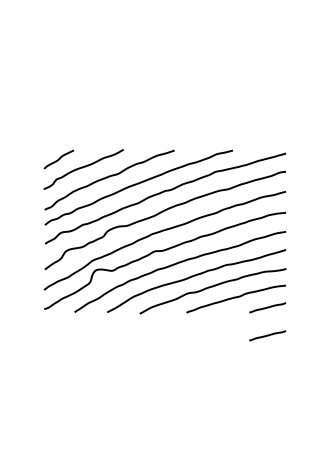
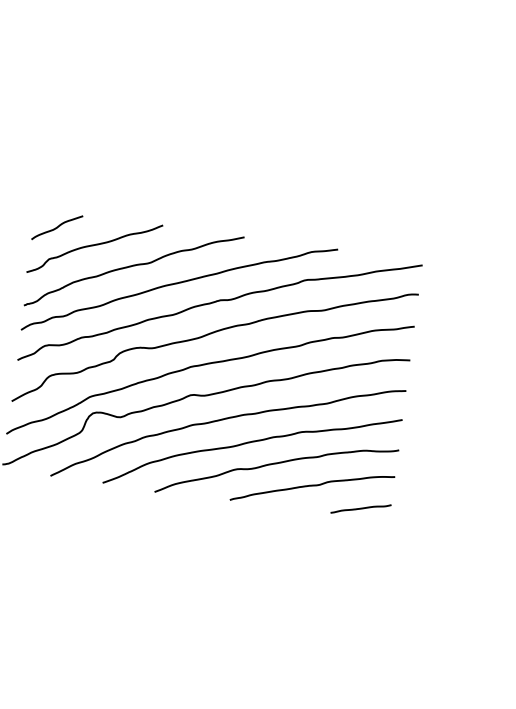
line: (267, 335) -> (354, 553), removed

